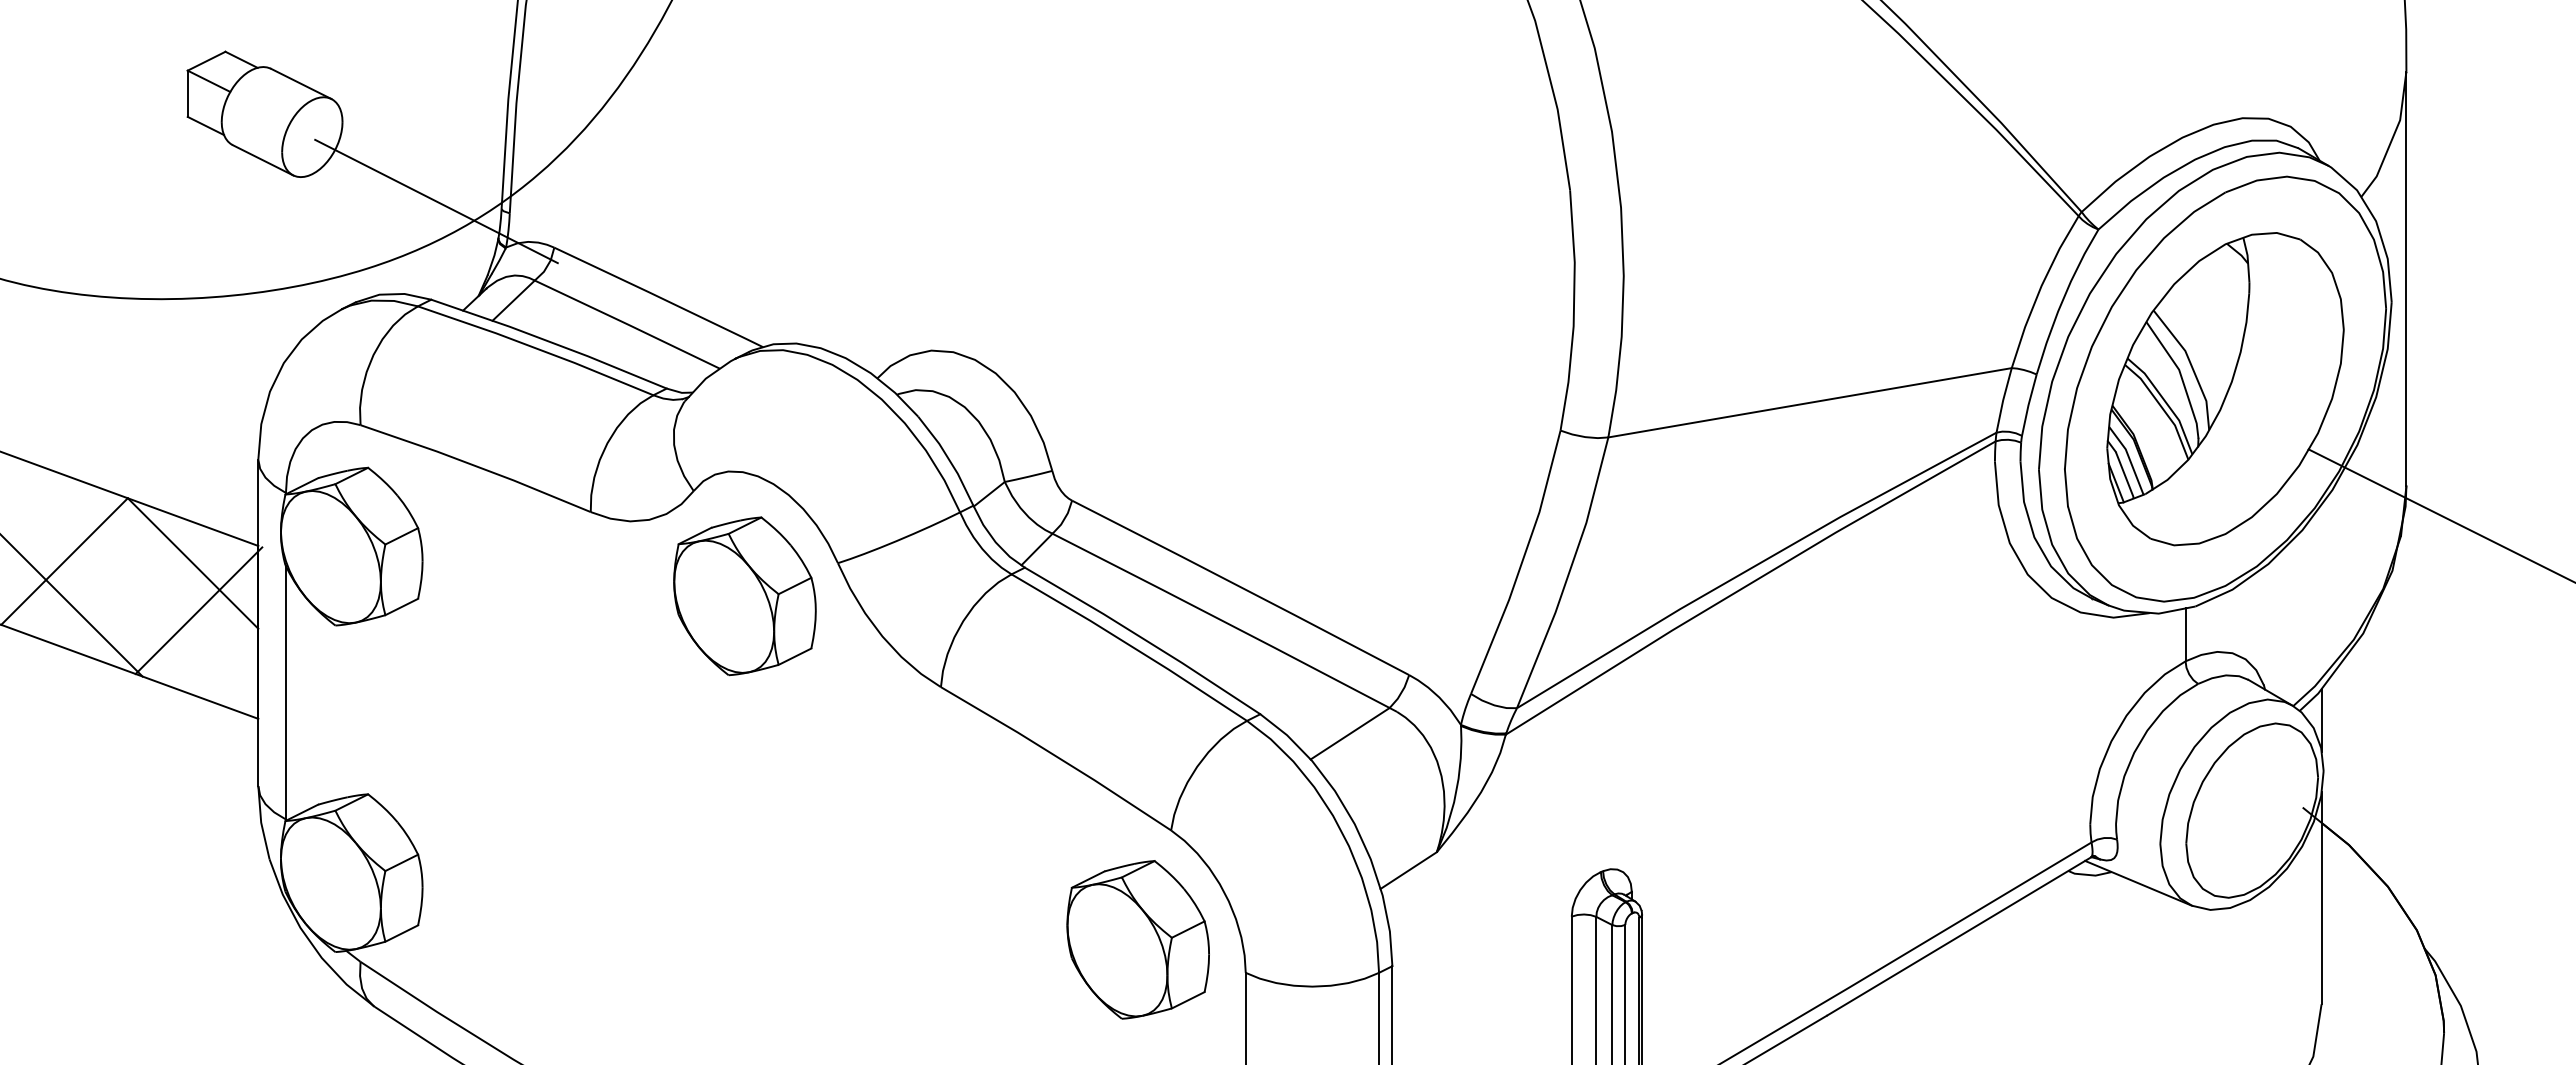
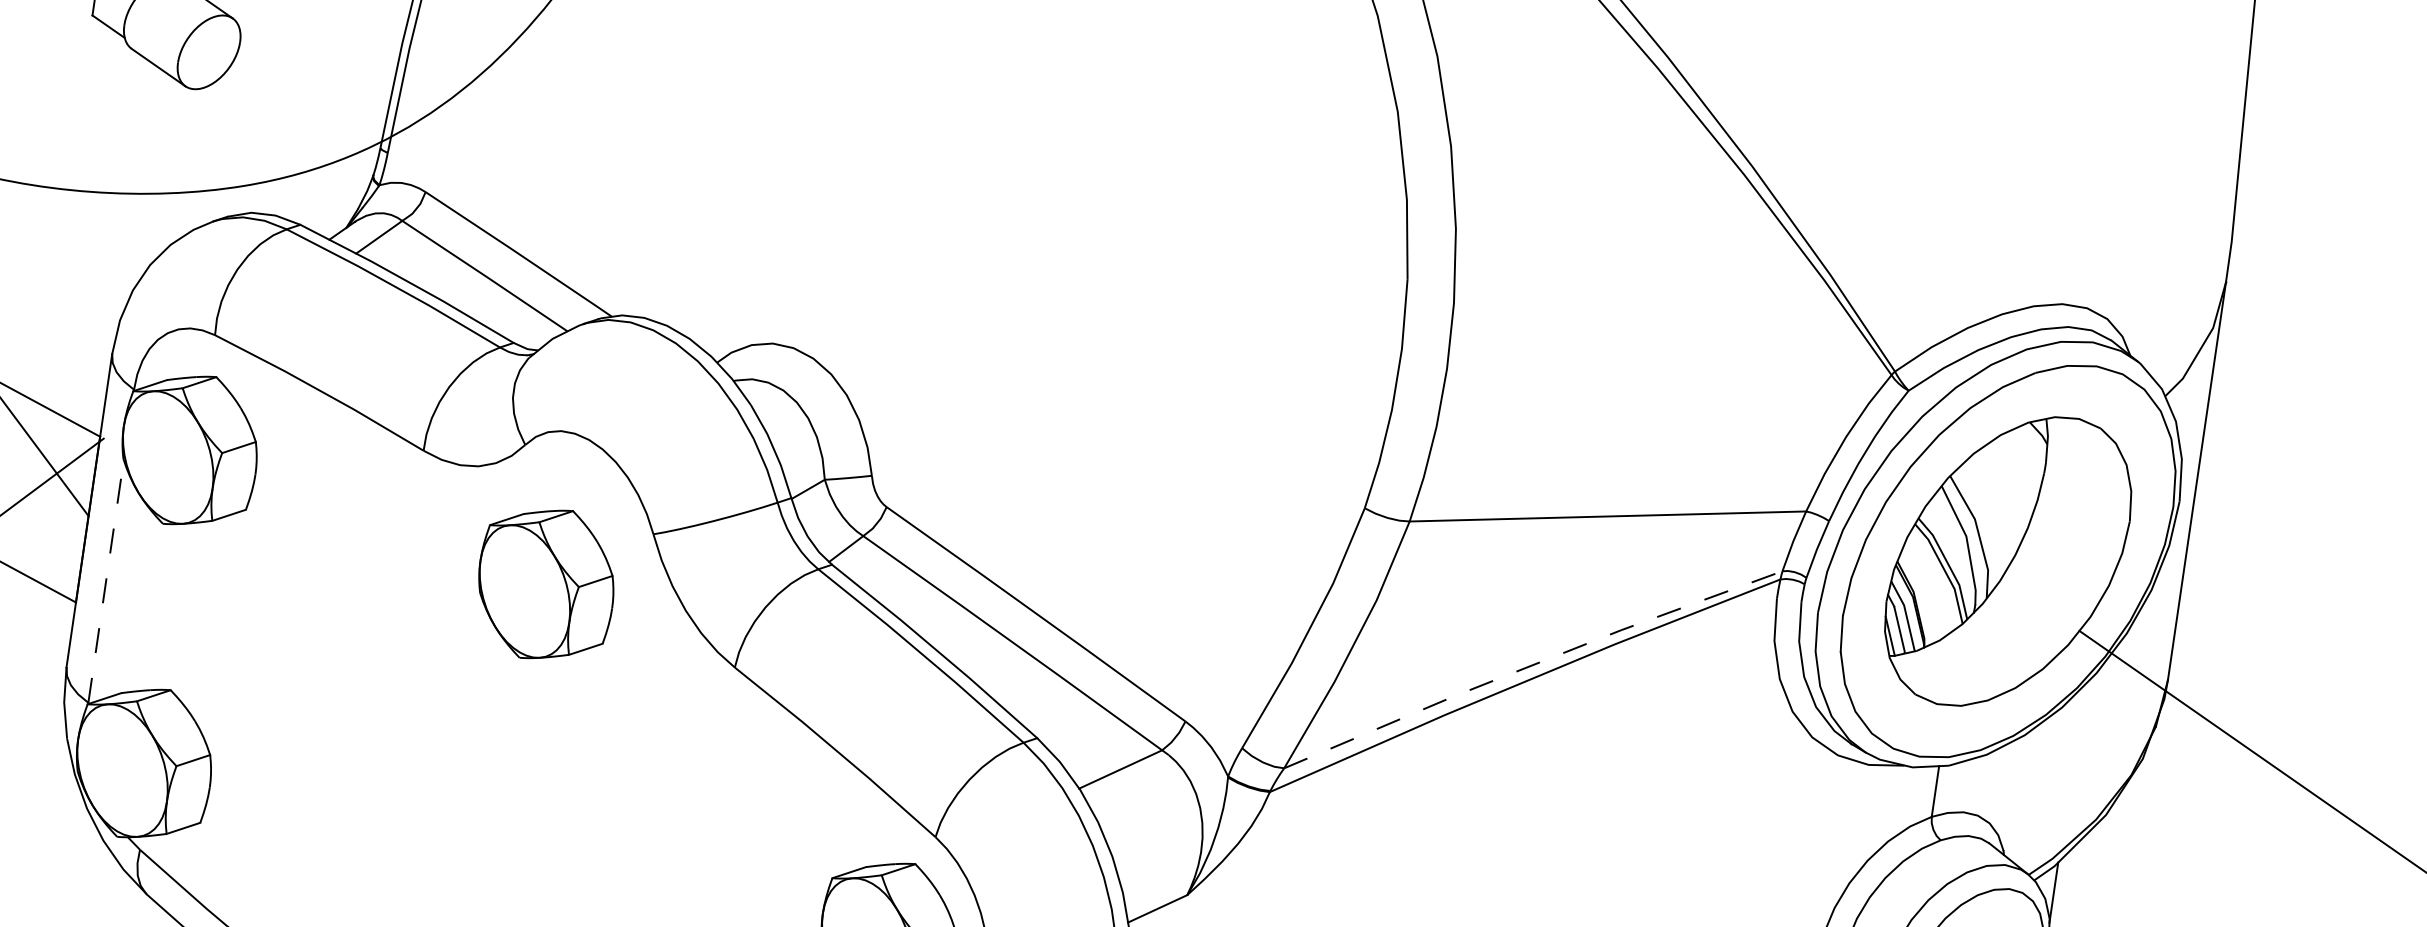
line: (436, 201) -> (319, 131), removed
line: (1754, 566) -> (1531, 665), solid -> dashed
part: (744, 596) -> (545, 584), moved
line: (285, 692) -> (105, 581), solid -> dashed

